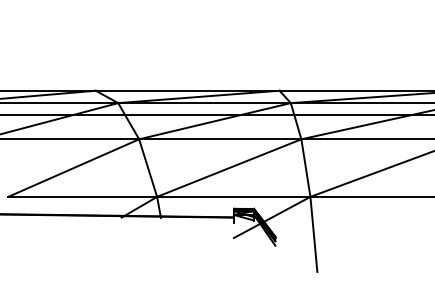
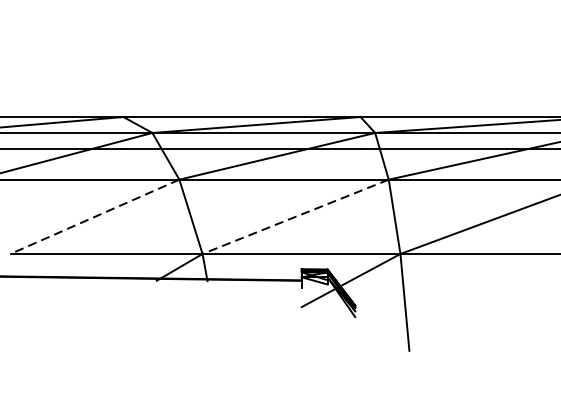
line: (73, 168) -> (94, 217), solid -> dashed
line: (229, 168) -> (295, 217), solid -> dashed

